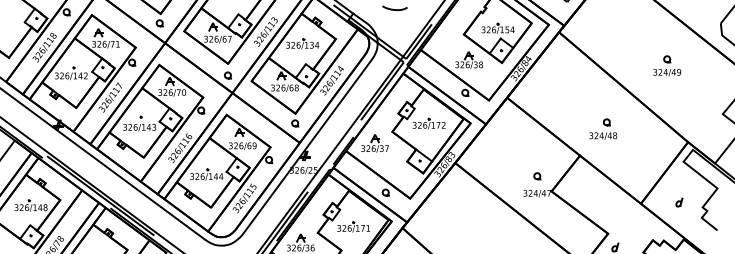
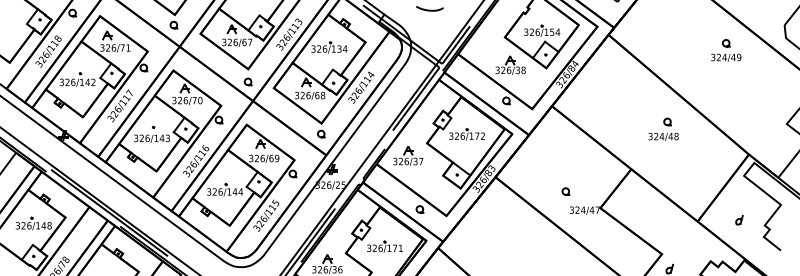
part: (667, 65) -> (726, 50), moved
part: (603, 128) -> (663, 128), moved
part: (537, 176) -> (565, 191), moved

